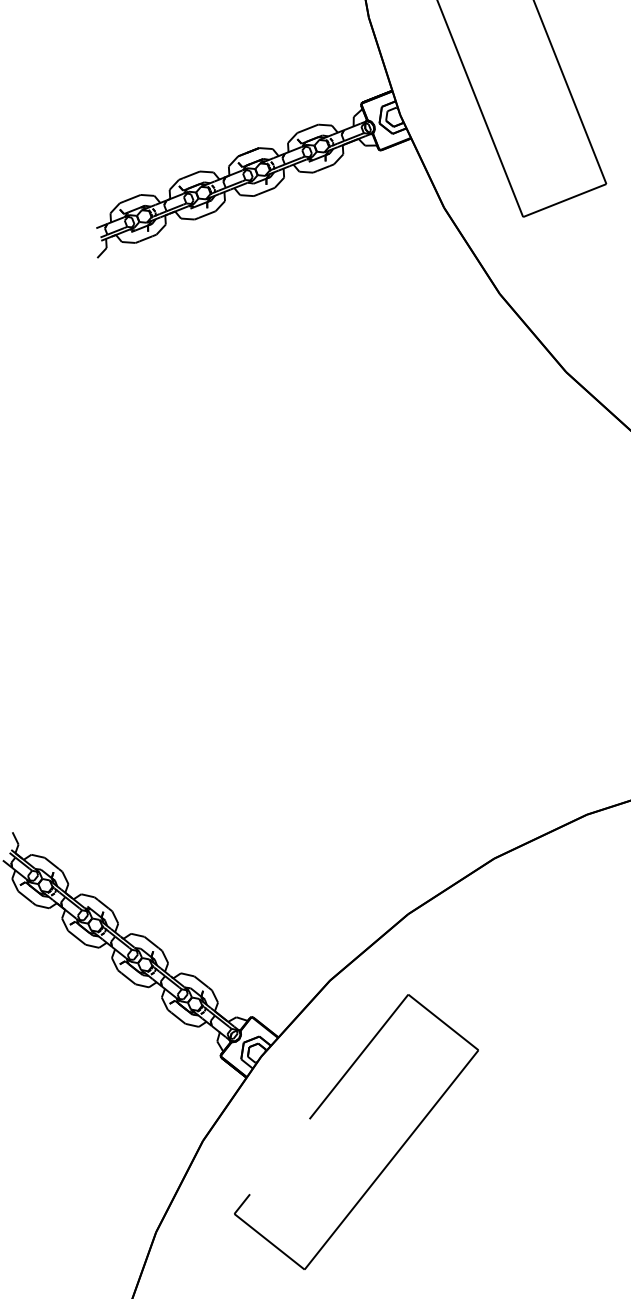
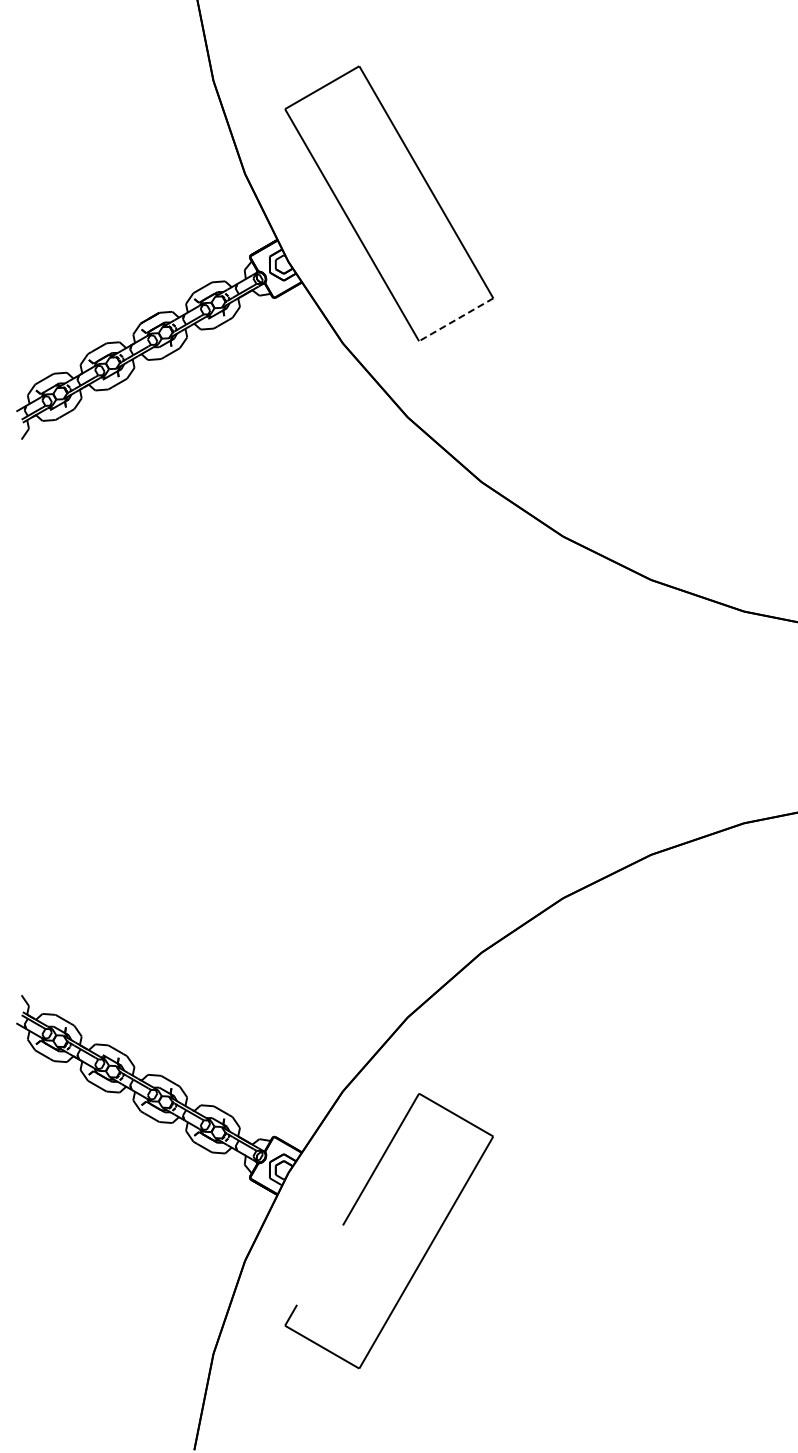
line: (565, 200) -> (456, 319), solid -> dashed

